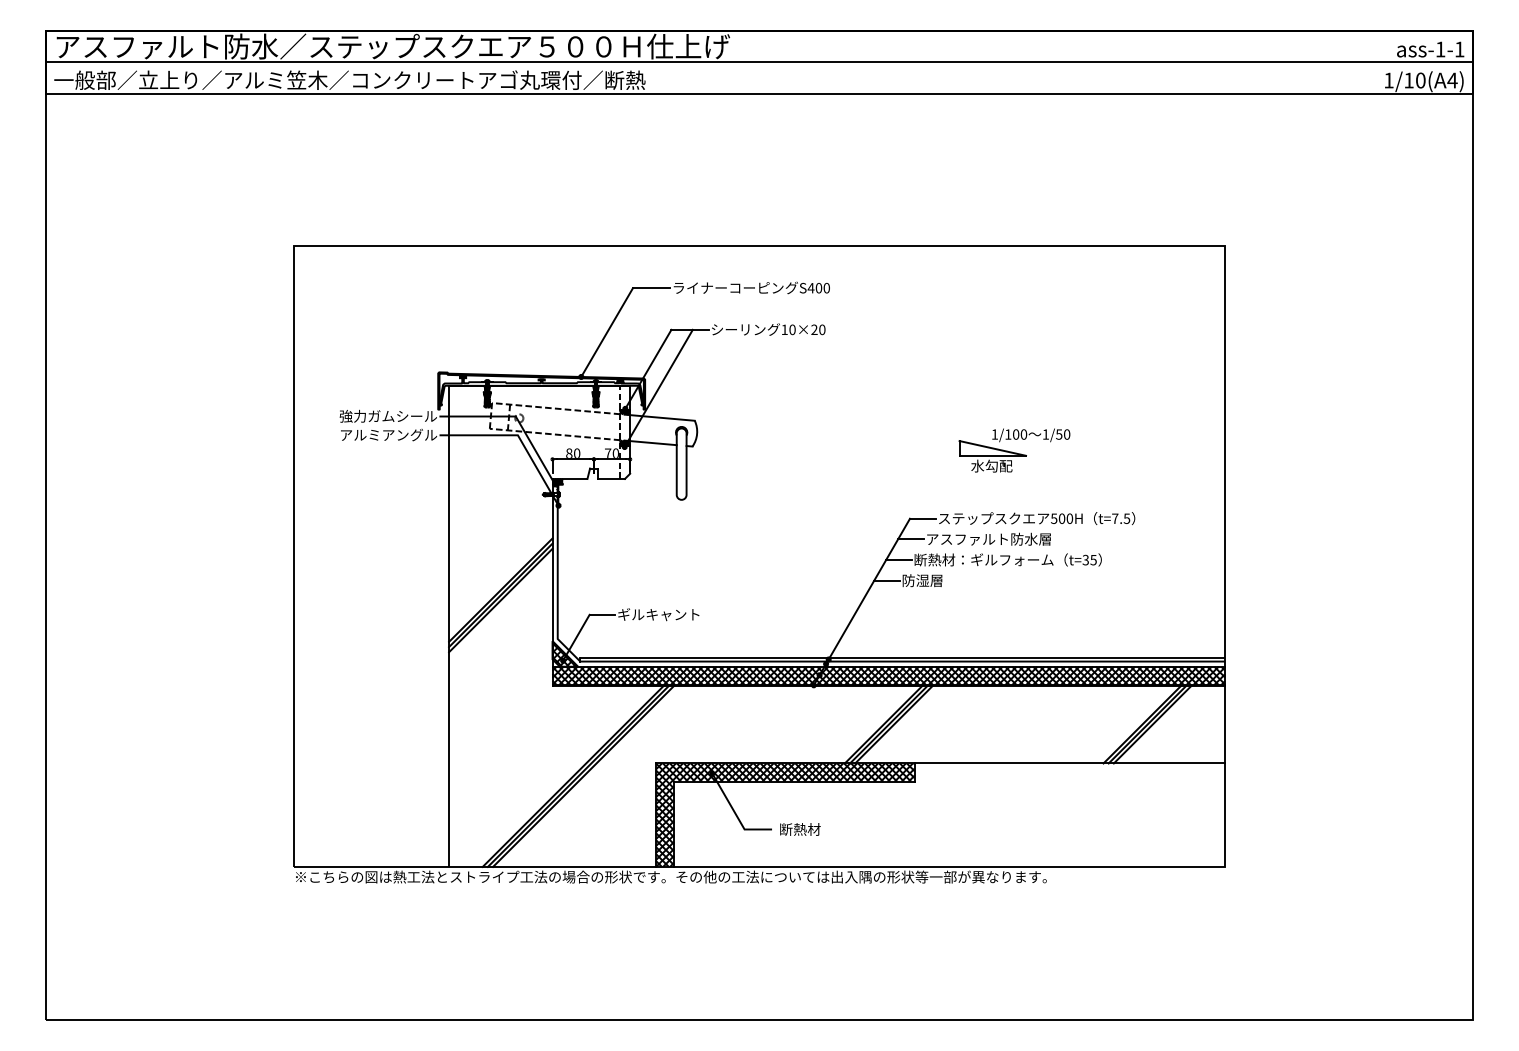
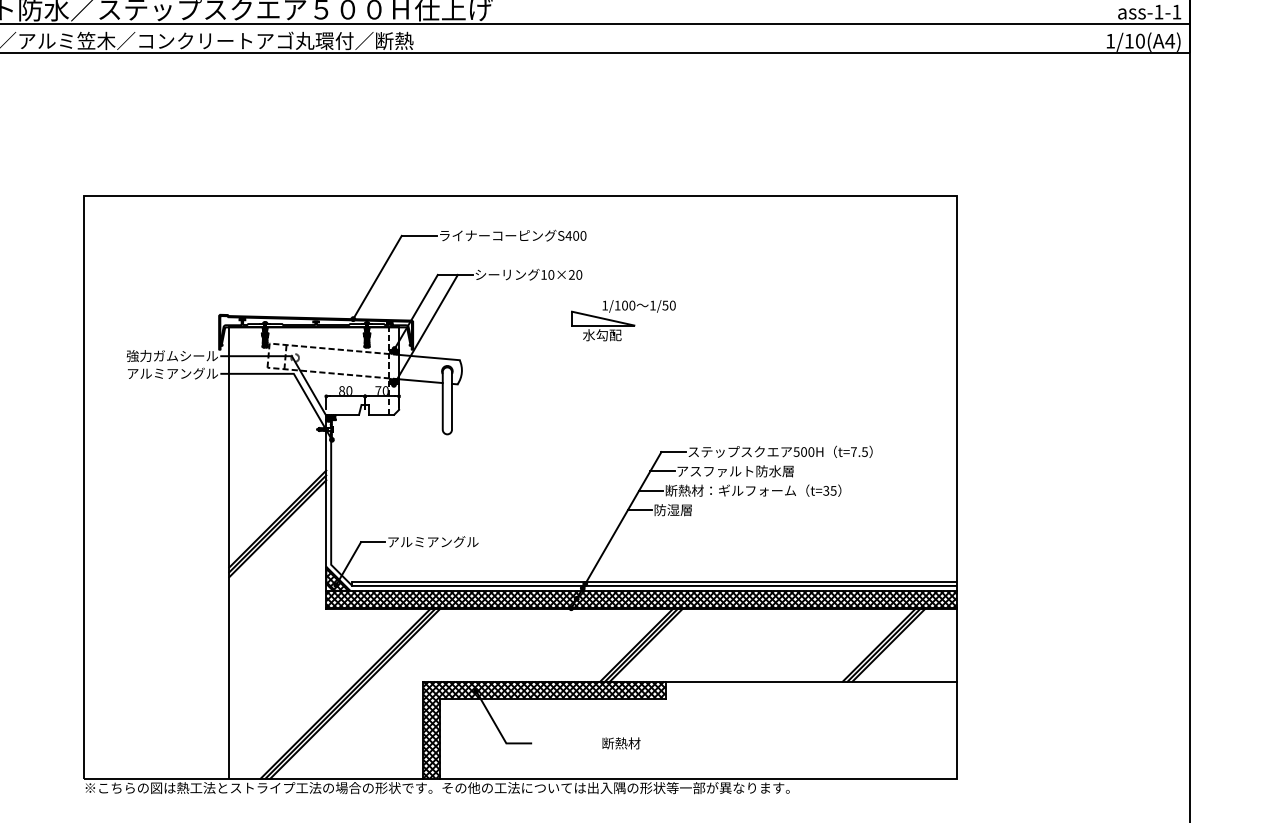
part: (1014, 450) -> (623, 320), moved
text: (666, 614) -> (433, 541), ギルキャント -> アルミアングル
text: (800, 829) -> (621, 743), moved

